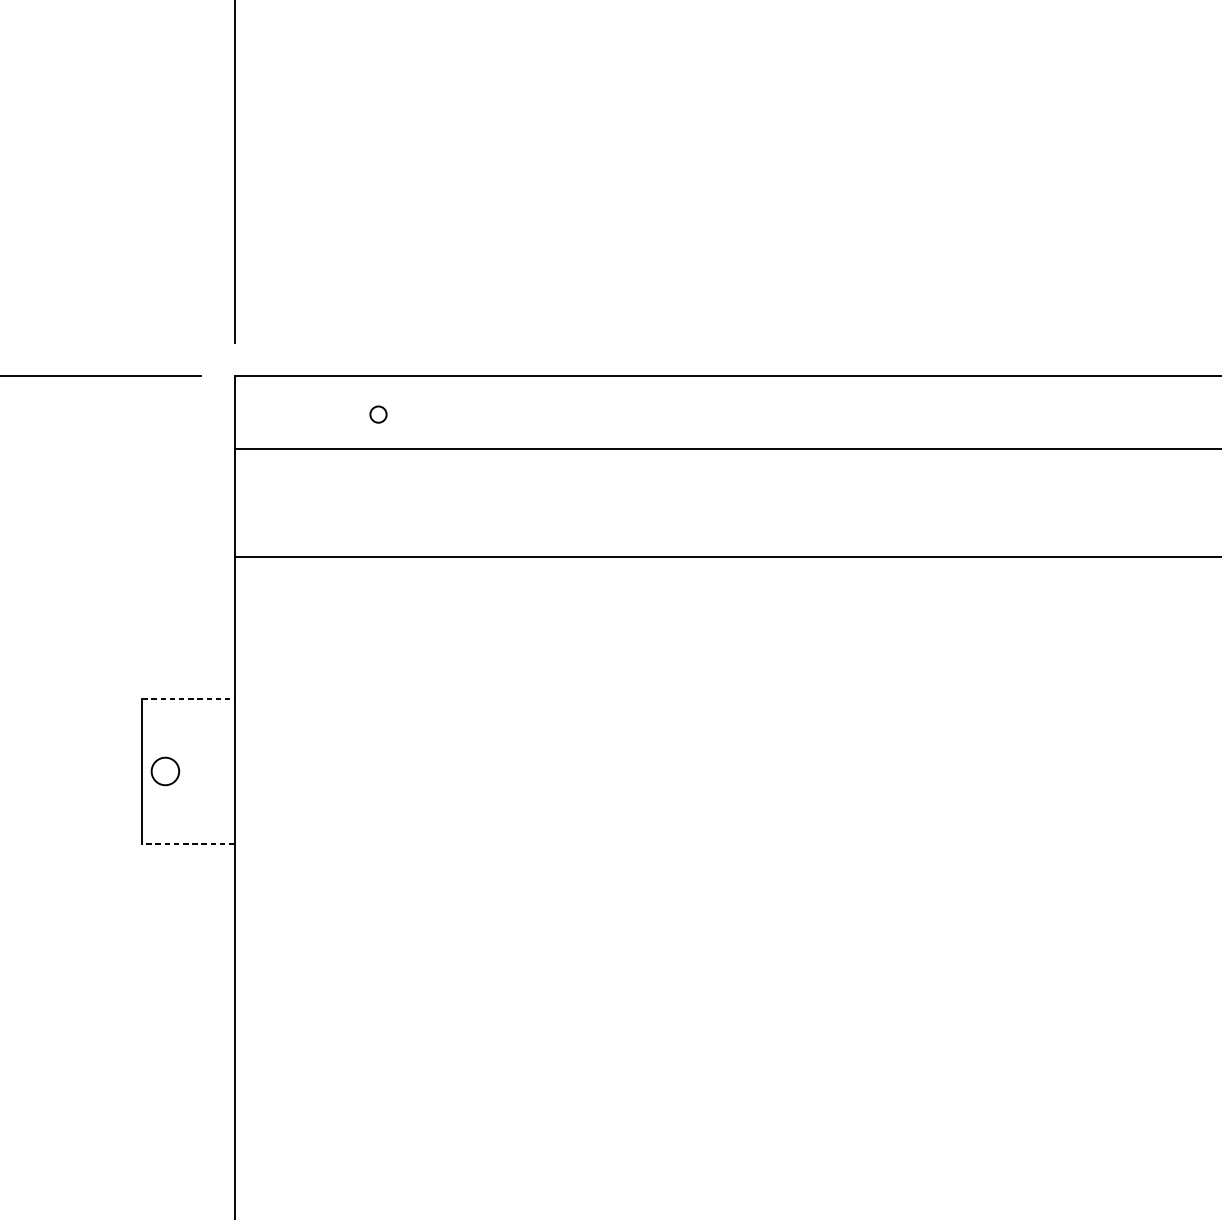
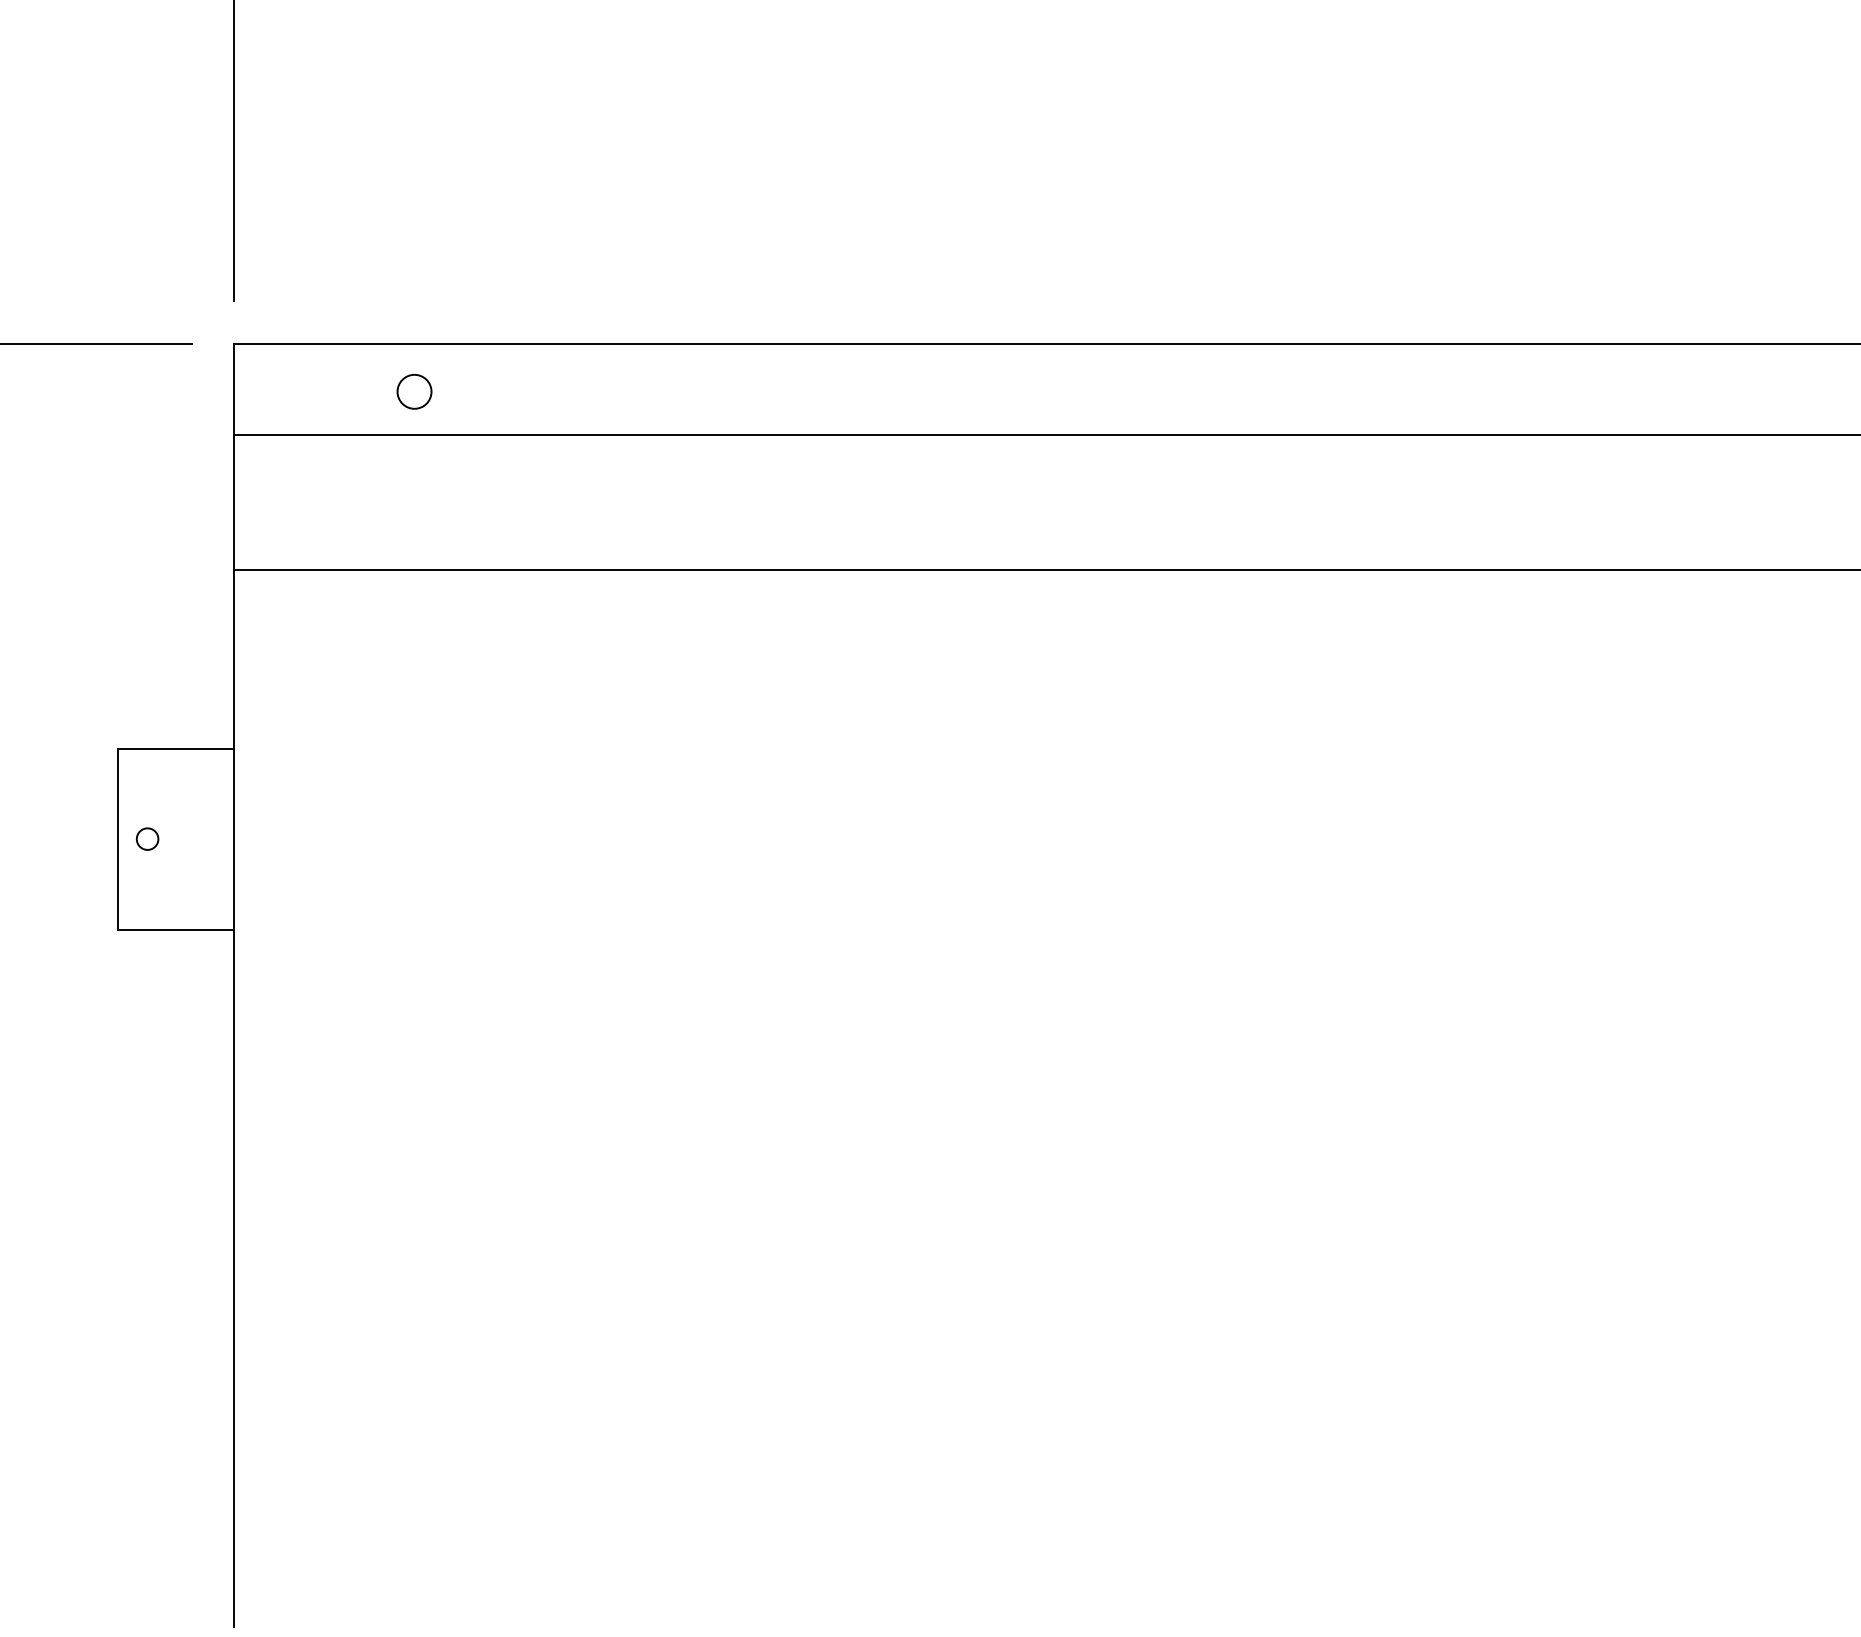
circle: (378, 414) -> (414, 391), size x1.67
line: (188, 699) -> (176, 748), dashed -> solid
circle: (165, 770) -> (147, 838), size x0.62
line: (188, 843) -> (176, 929), dashed -> solid

